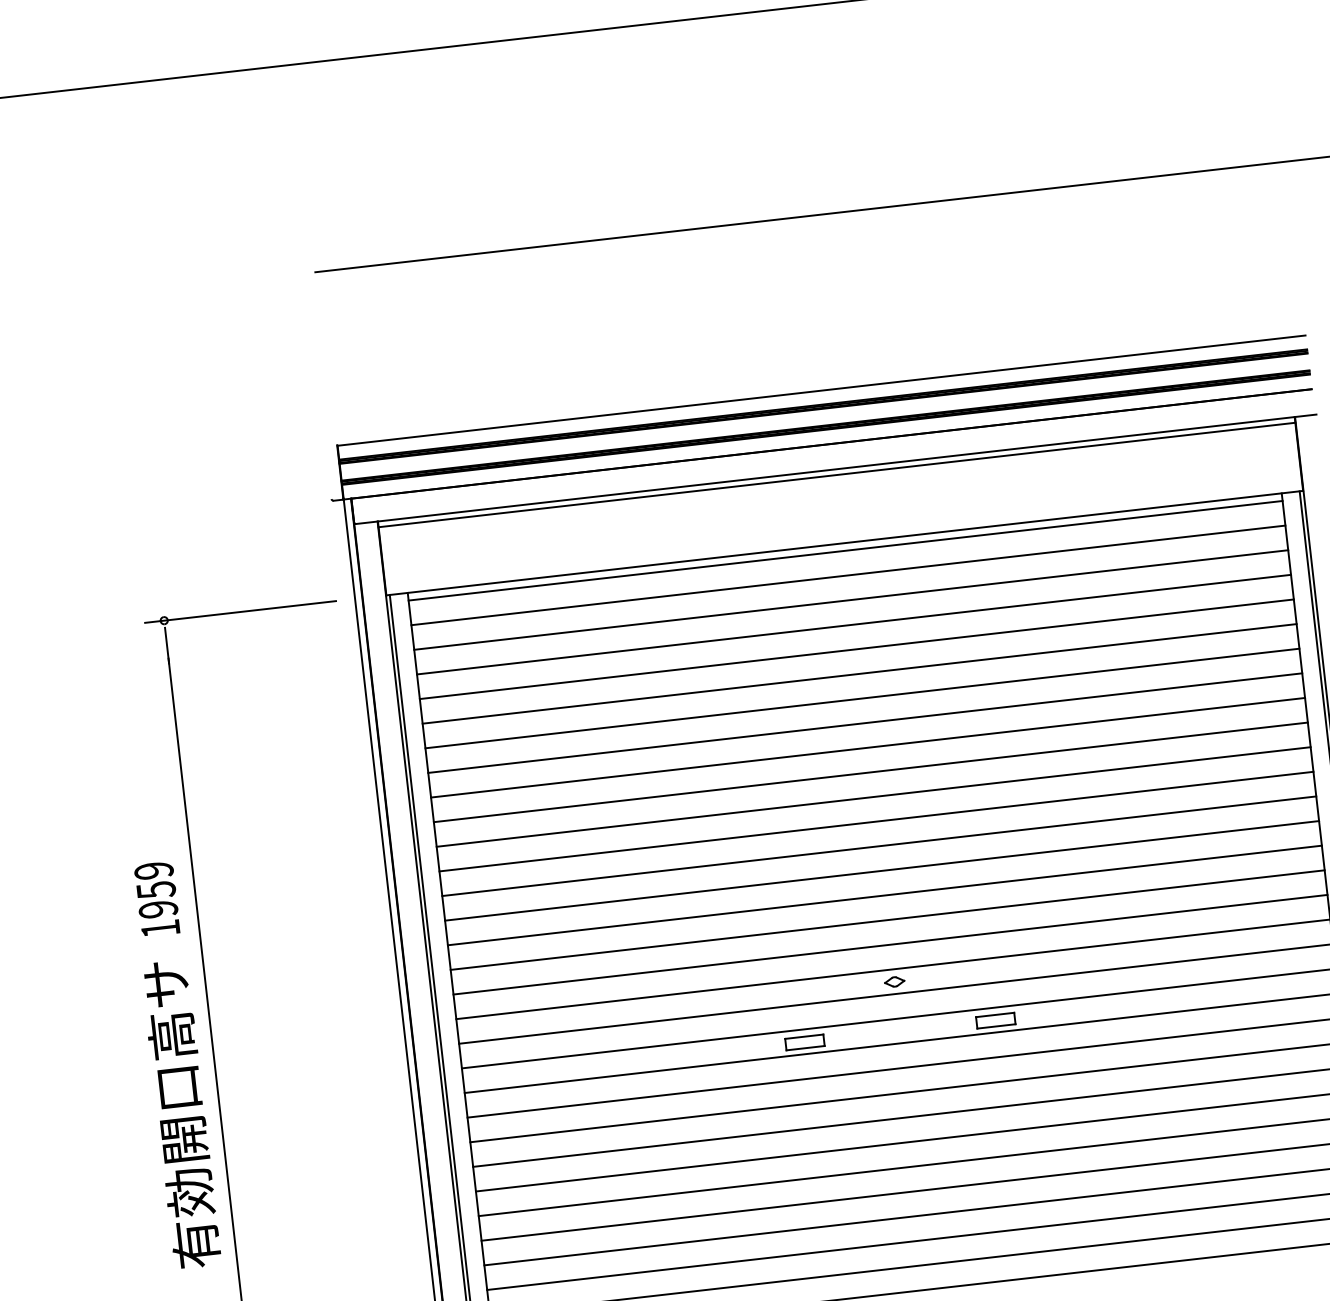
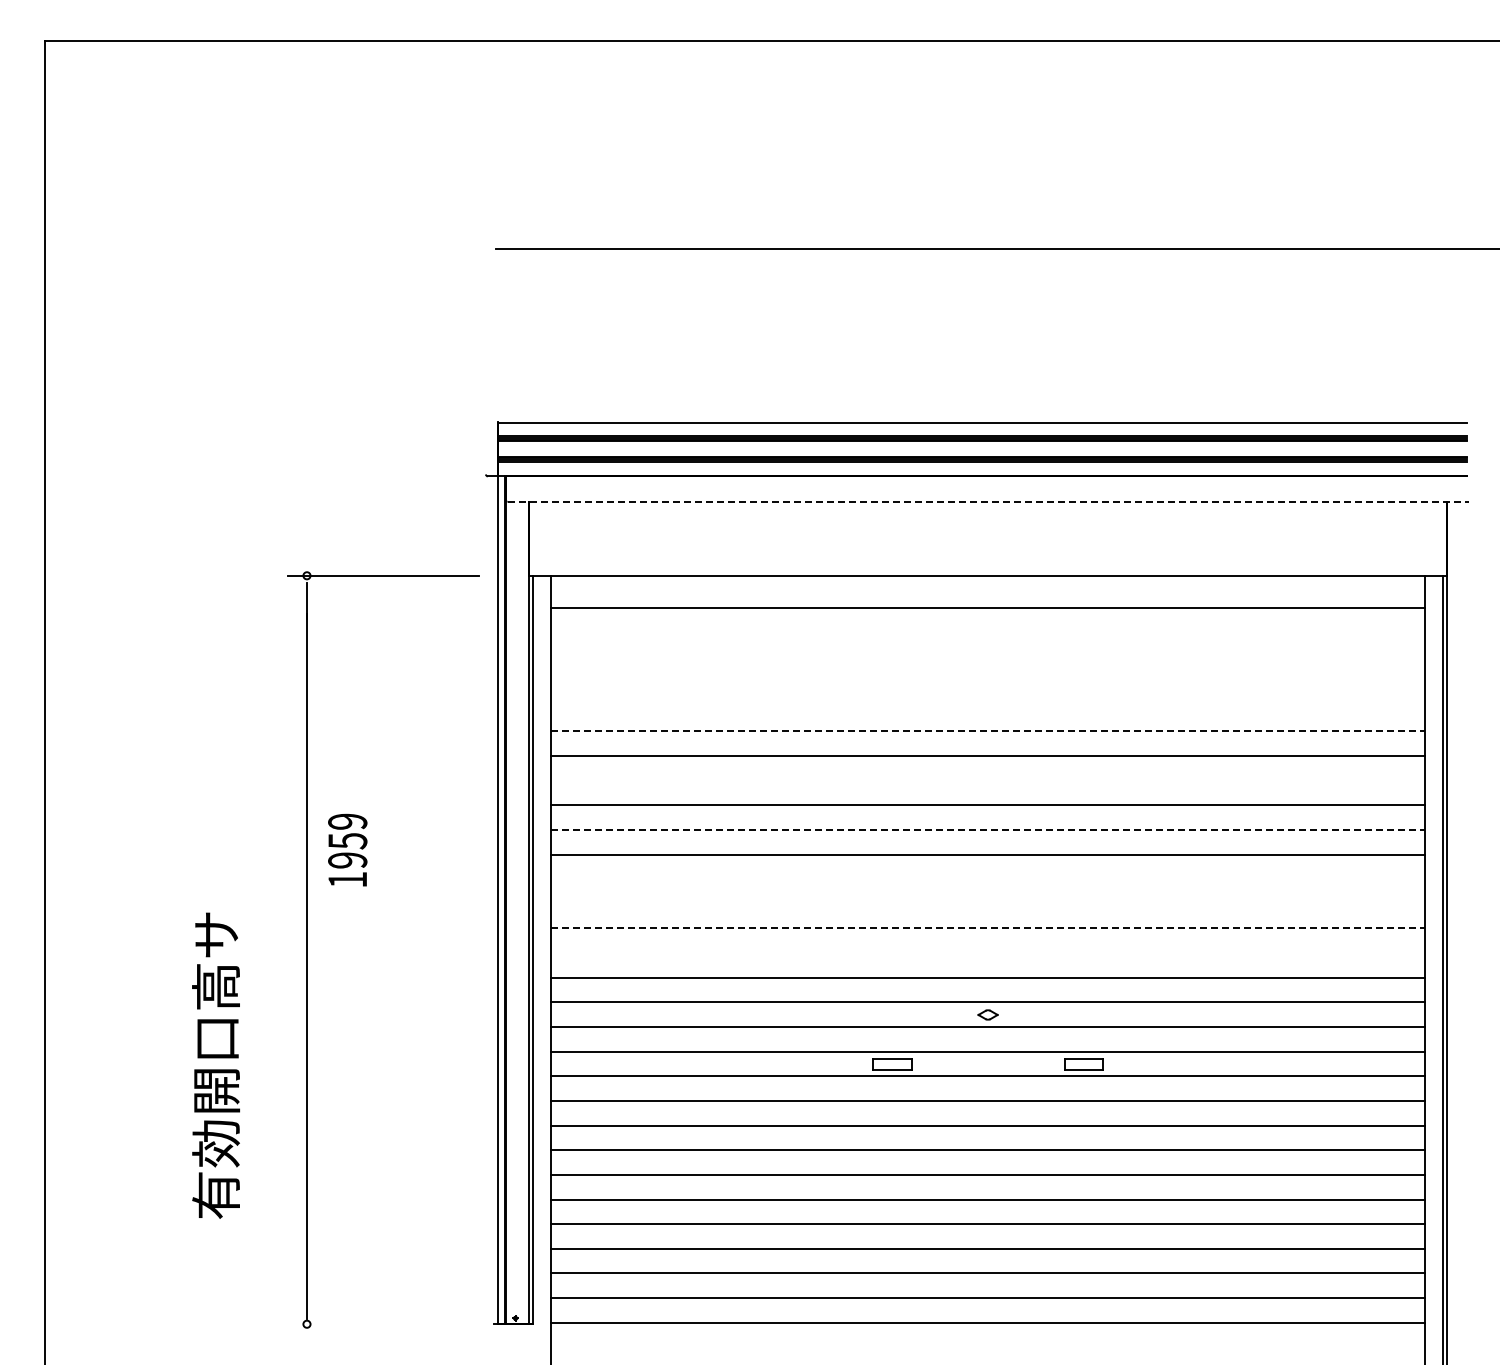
line: (836, 468) -> (988, 501), solid -> dashed
line: (836, 474) -> (987, 507), removed
line: (845, 550) -> (987, 583), removed
line: (850, 599) -> (987, 632), removed
line: (853, 624) -> (987, 657), removed
line: (856, 649) -> (987, 682), removed
line: (859, 673) -> (987, 706), removed
line: (862, 698) -> (988, 731), solid -> dashed
line: (867, 747) -> (987, 780), removed
line: (874, 796) -> (988, 829), solid -> dashed
line: (878, 846) -> (987, 879), removed
line: (881, 870) -> (987, 903), removed
line: (885, 895) -> (988, 928), solid -> dashed
text: (156, 898) -> (347, 849), moved
line: (887, 920) -> (987, 953), removed
text: (180, 1114) -> (215, 1065), moved

